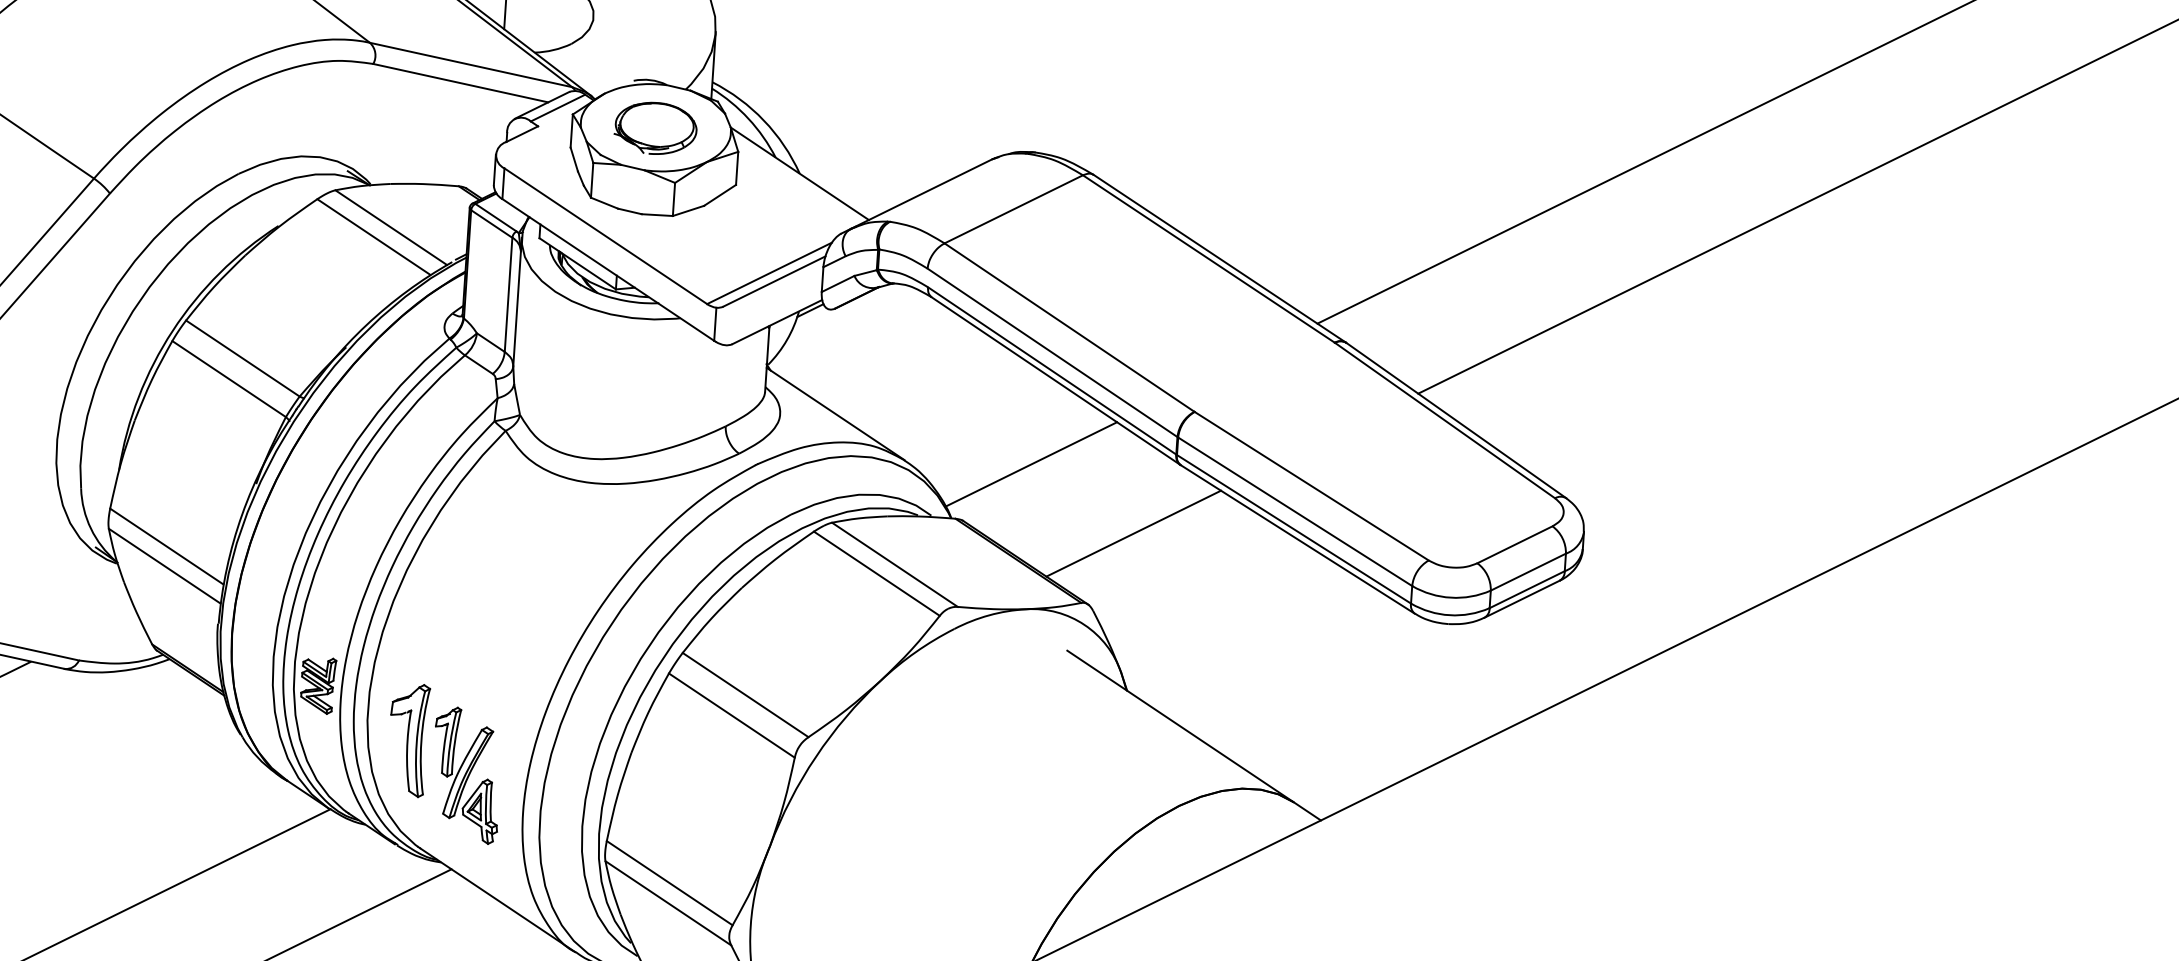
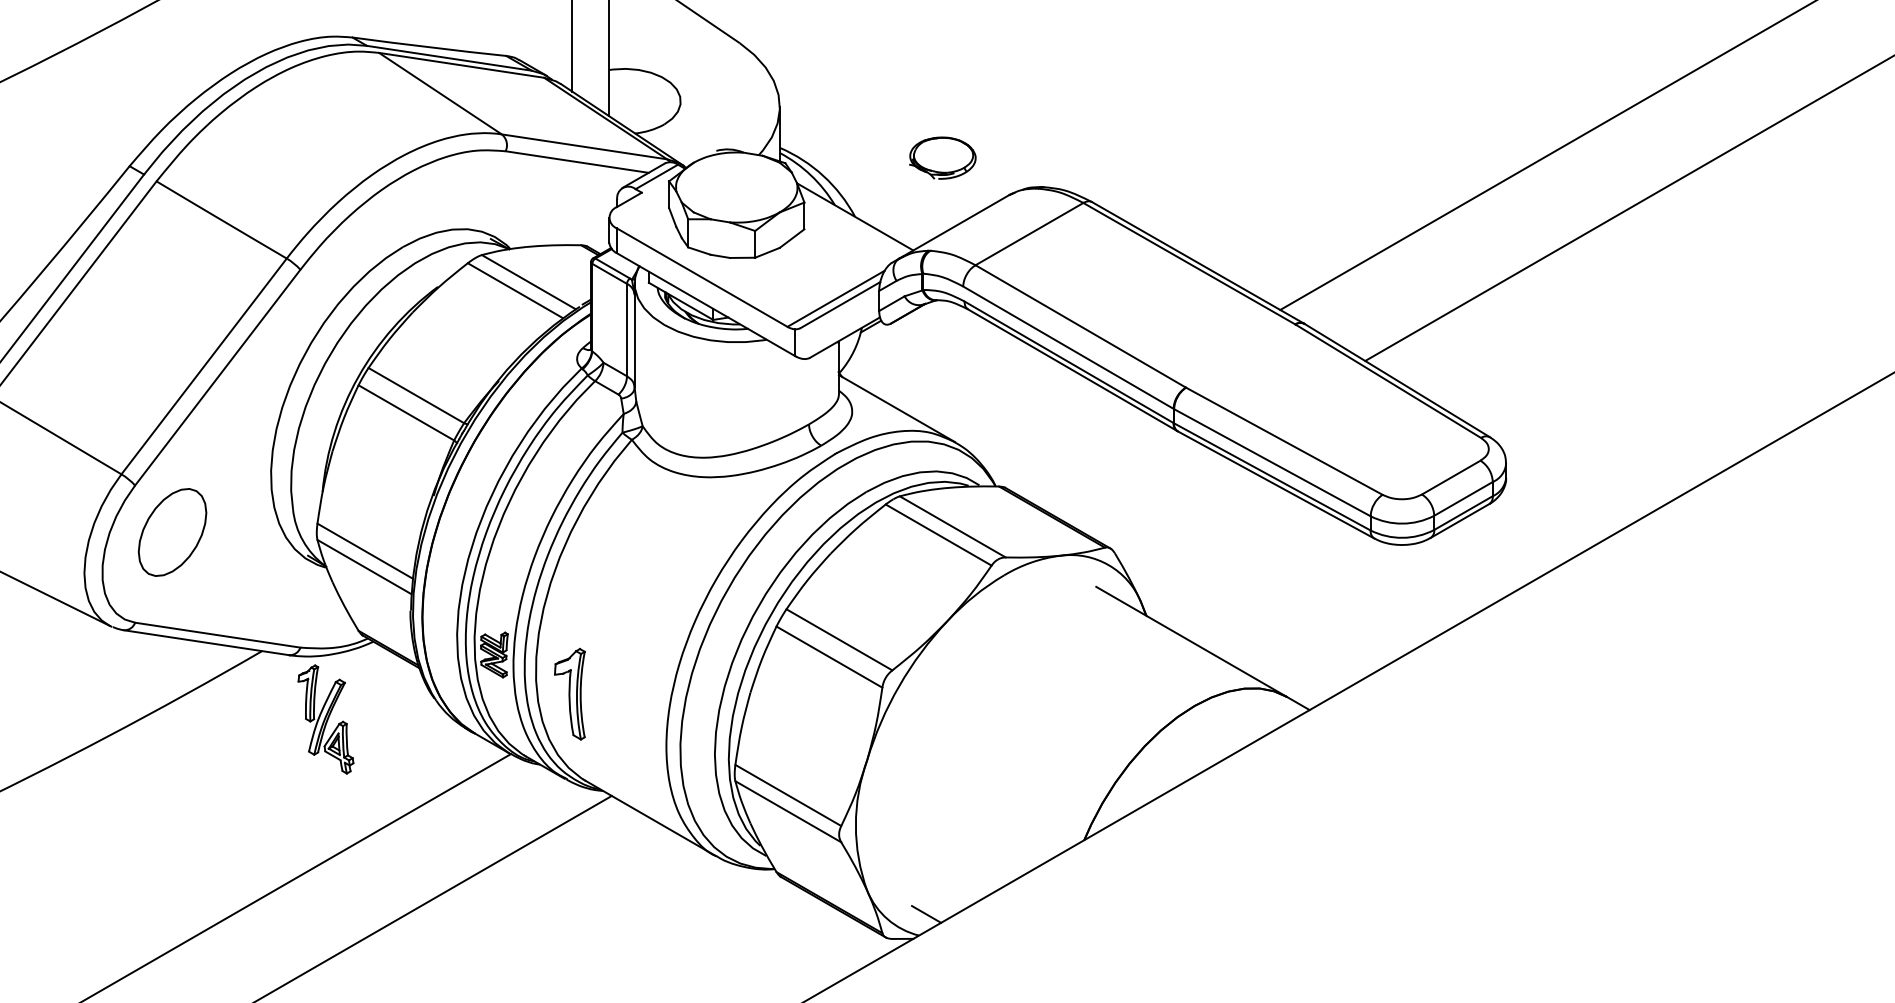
part: (655, 127) -> (942, 157), moved
line: (1031, 464) -> (1057, 438), removed
line: (1133, 533) -> (1143, 488), removed
part: (466, 775) -> (325, 719), moved

